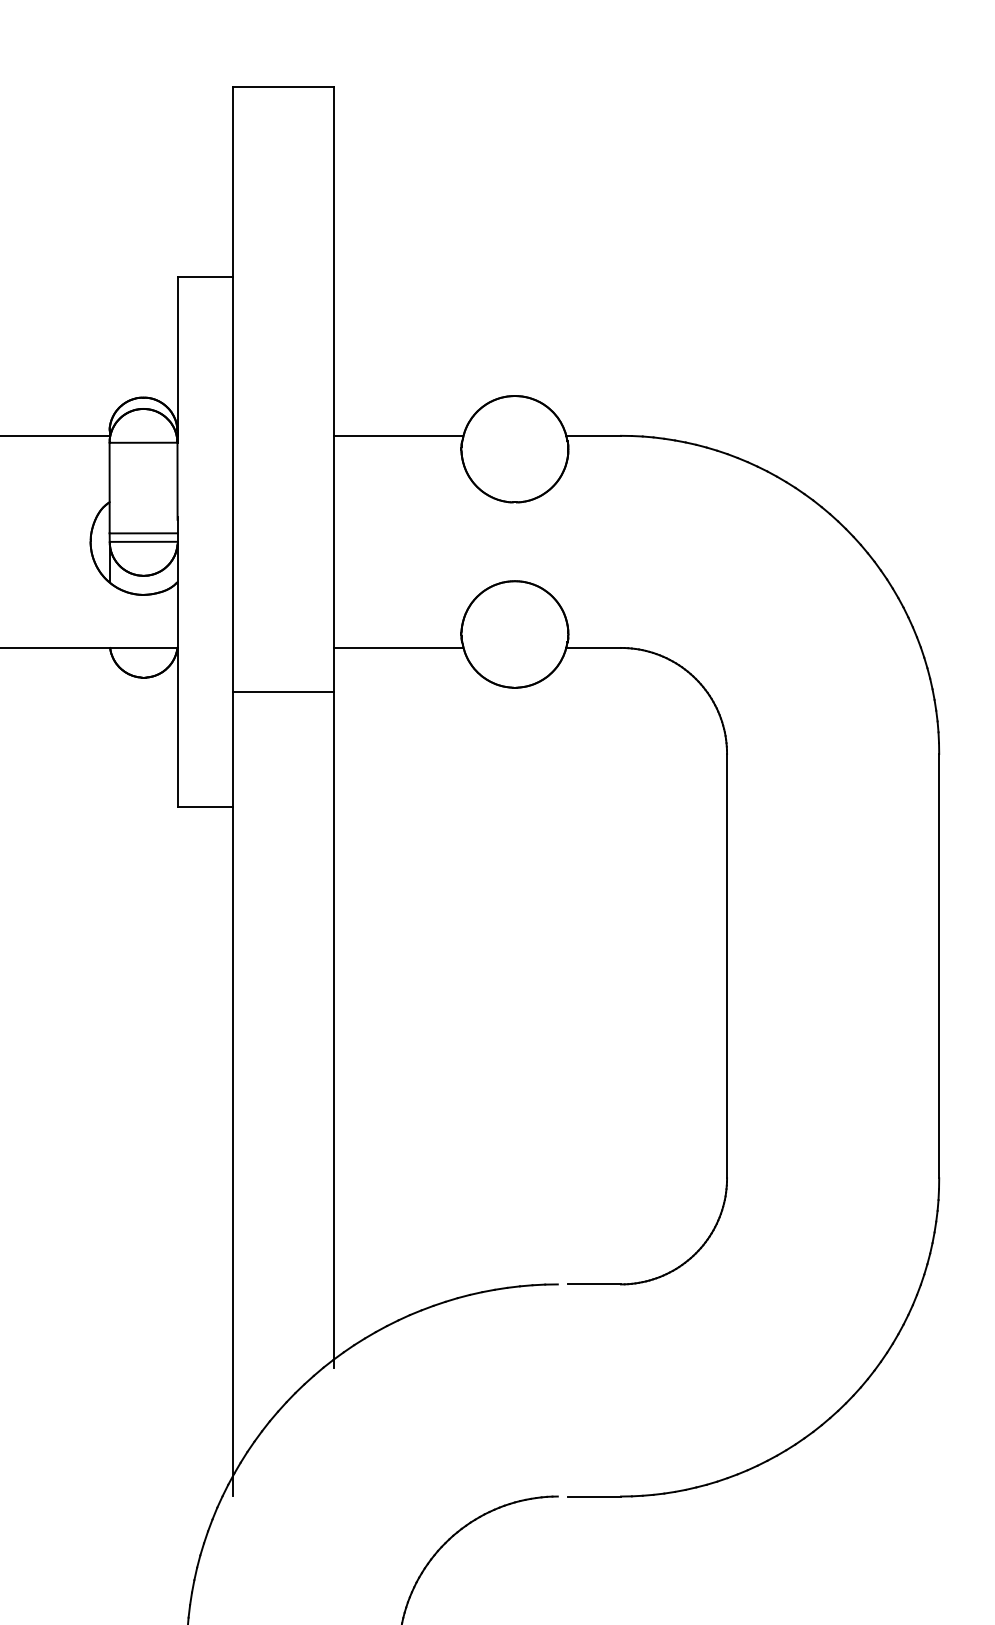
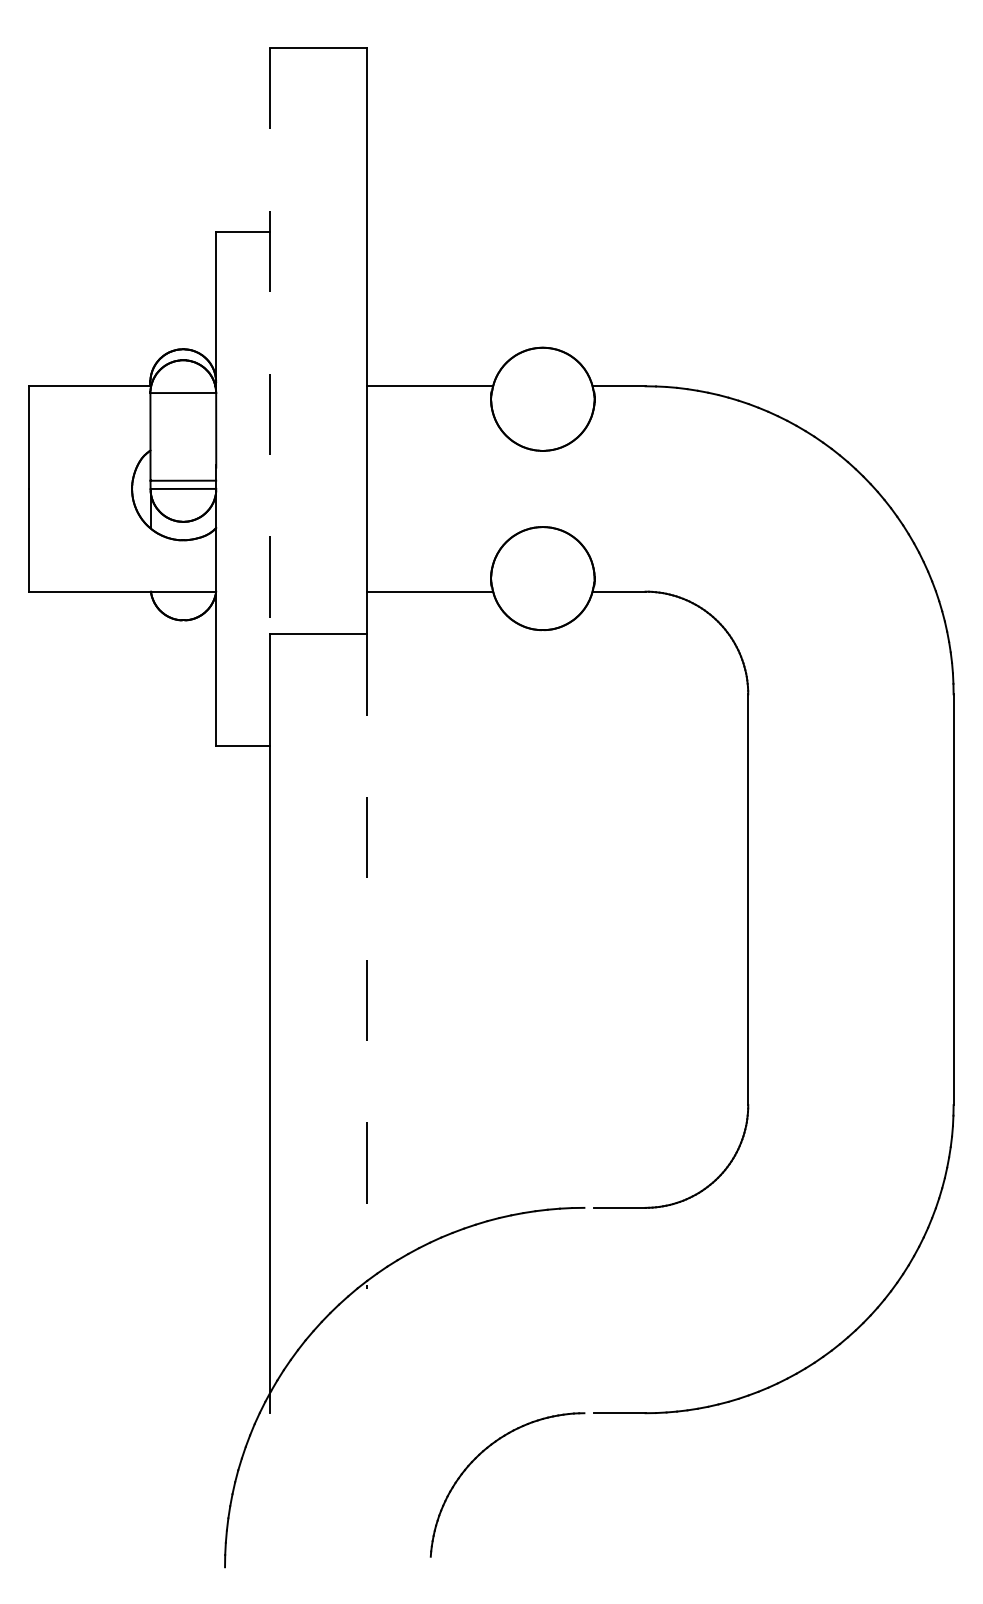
line: (232, 389) -> (269, 341), solid -> dashed
line: (333, 1029) -> (367, 961), solid -> dashed

